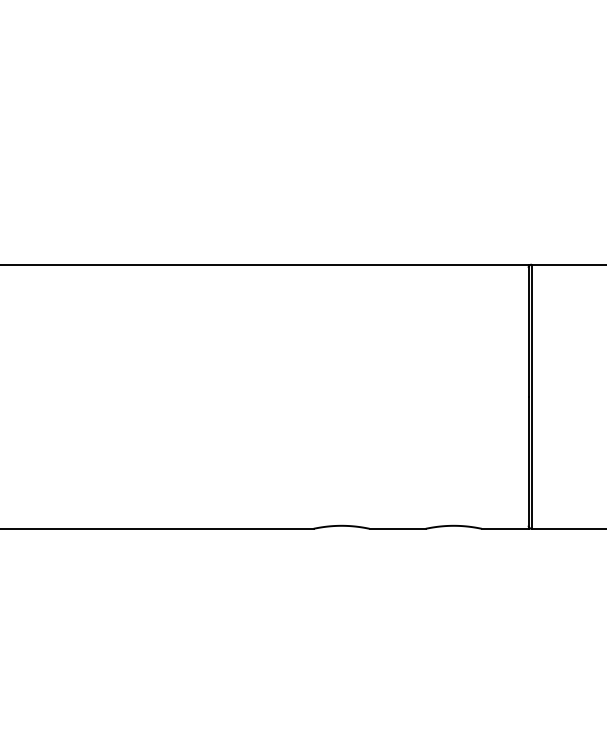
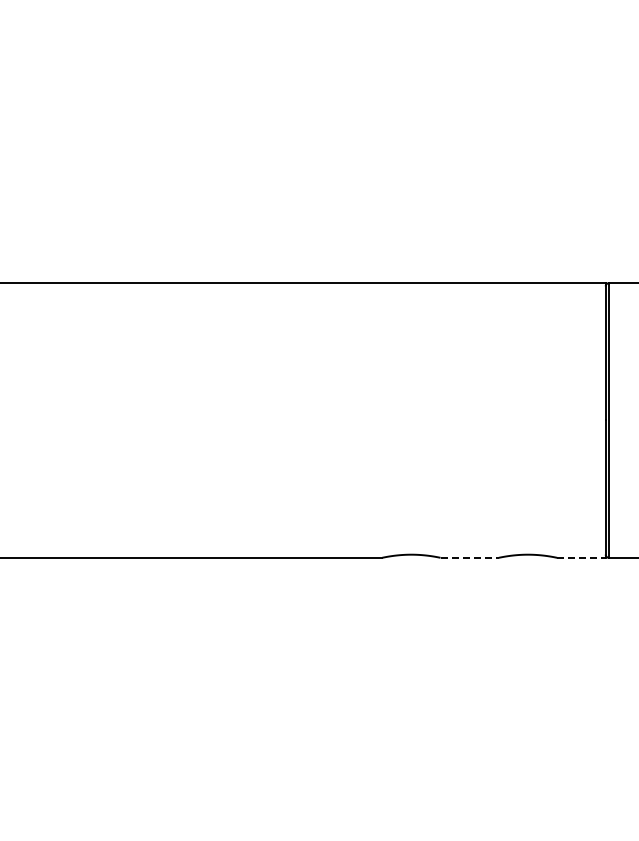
line: (398, 528) -> (470, 557), solid -> dashed
line: (505, 528) -> (581, 557), solid -> dashed

